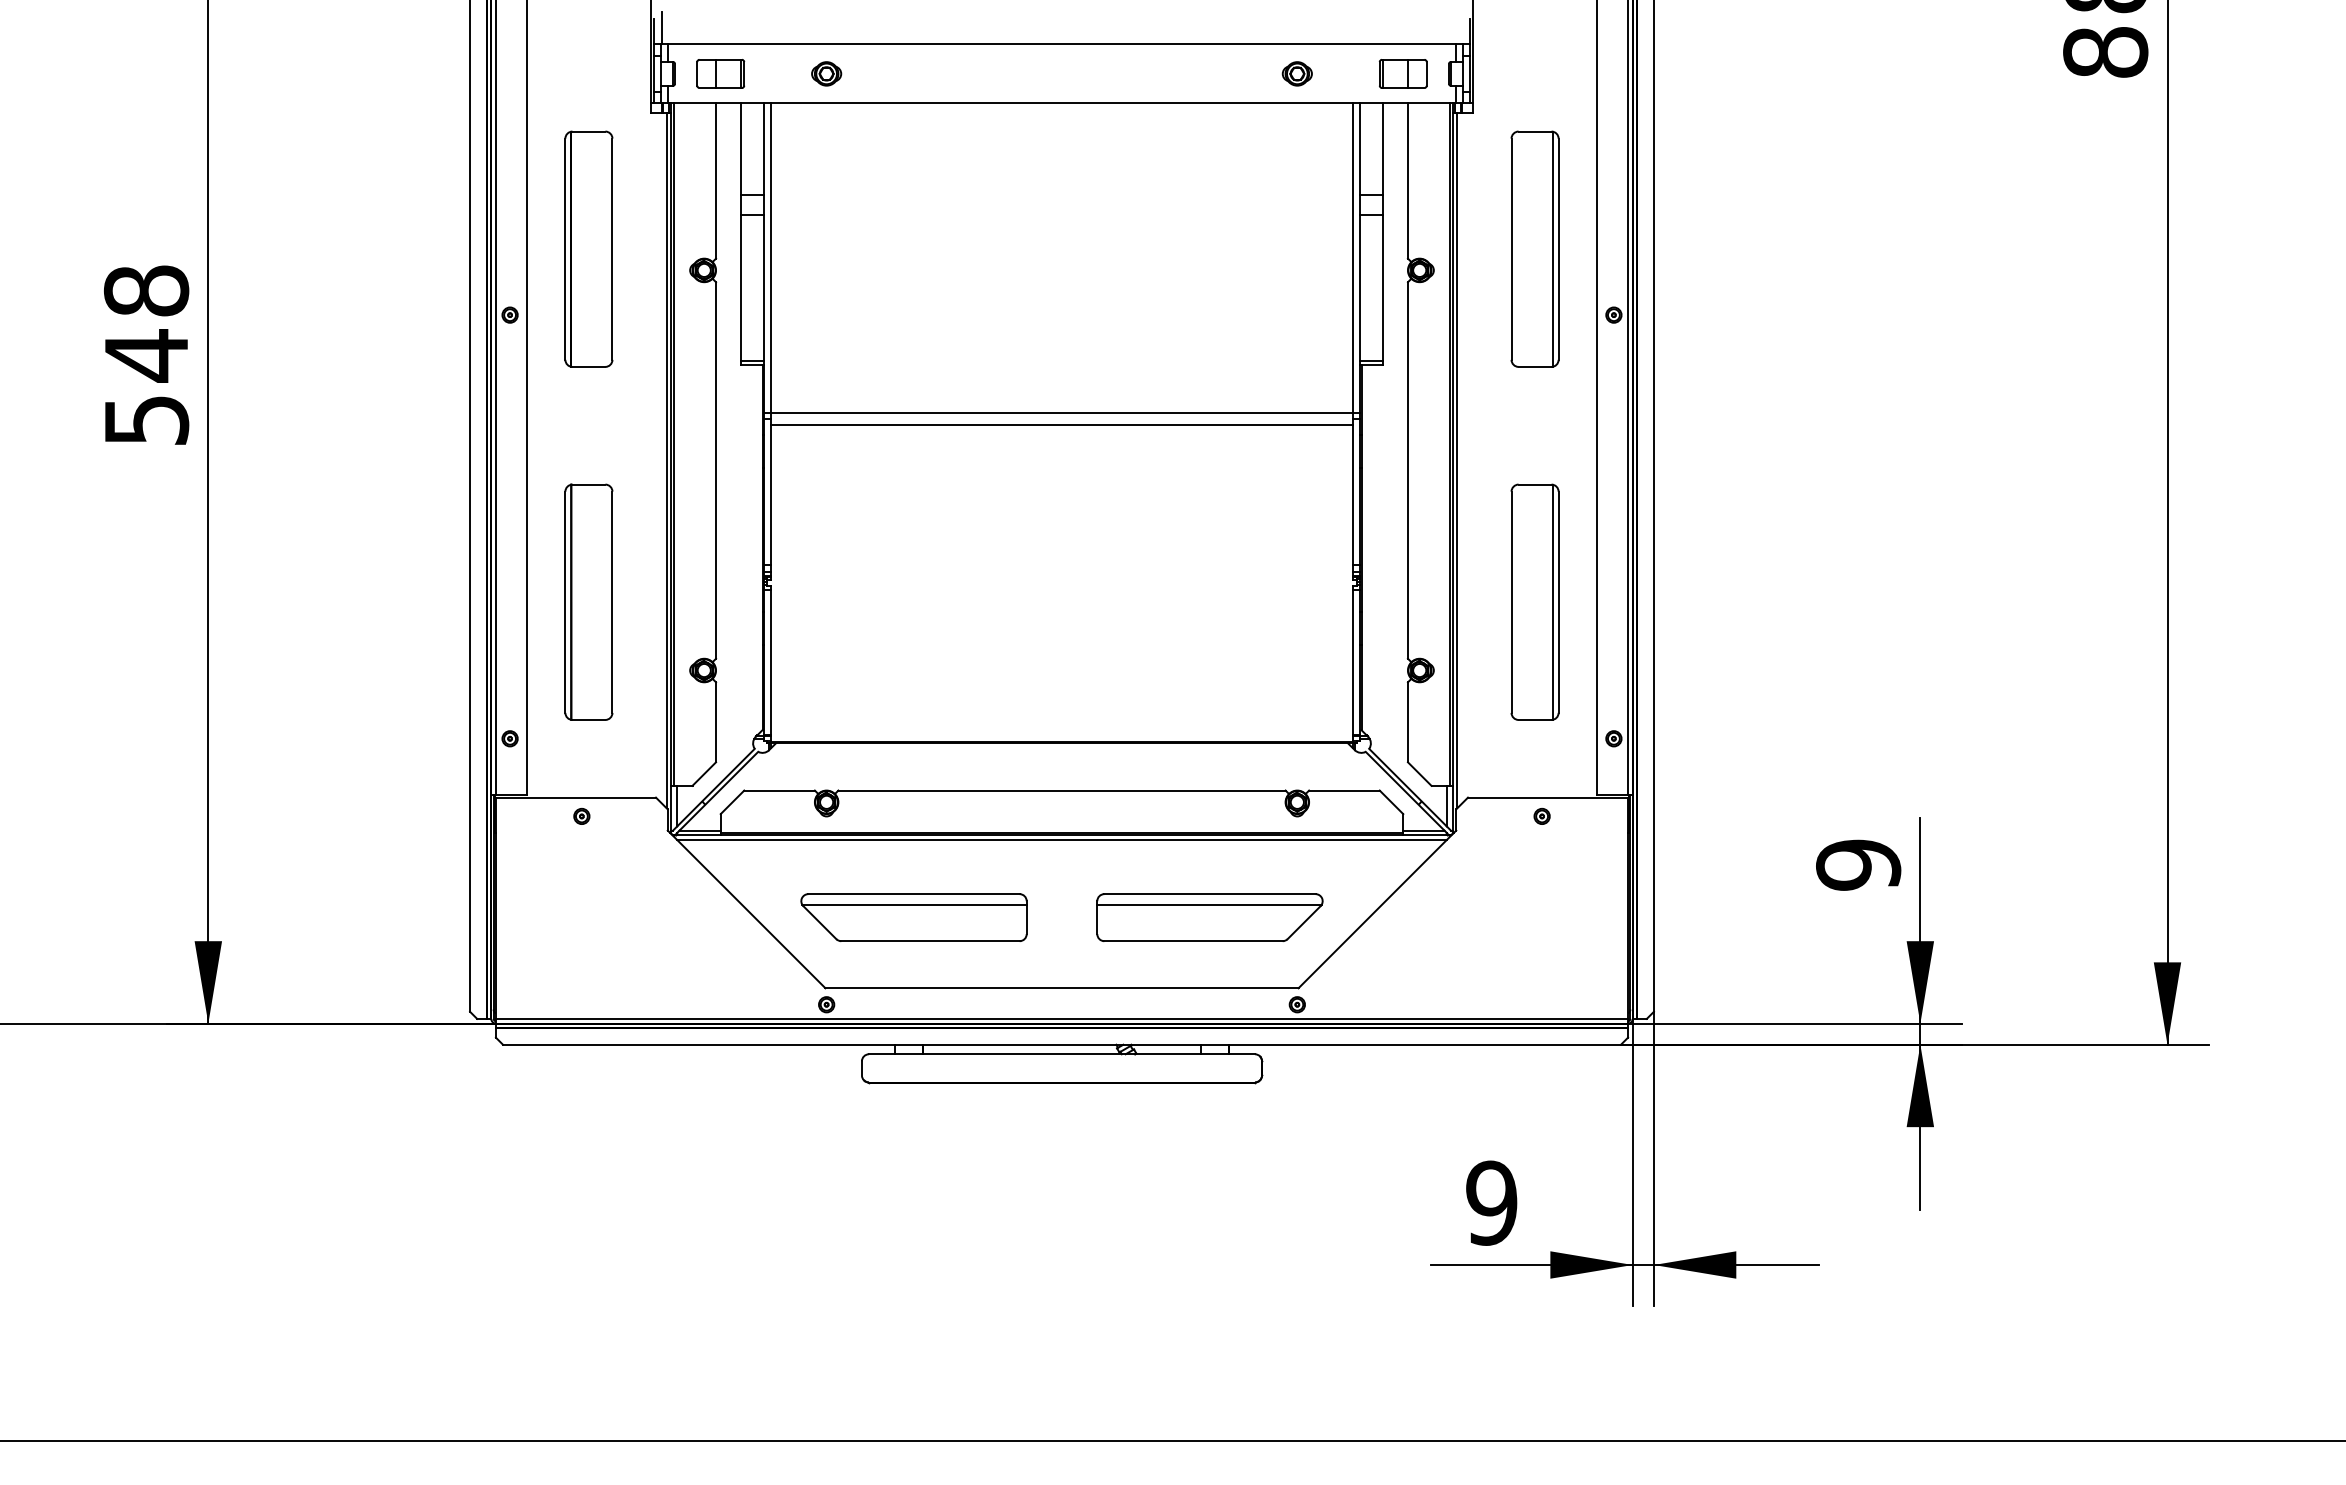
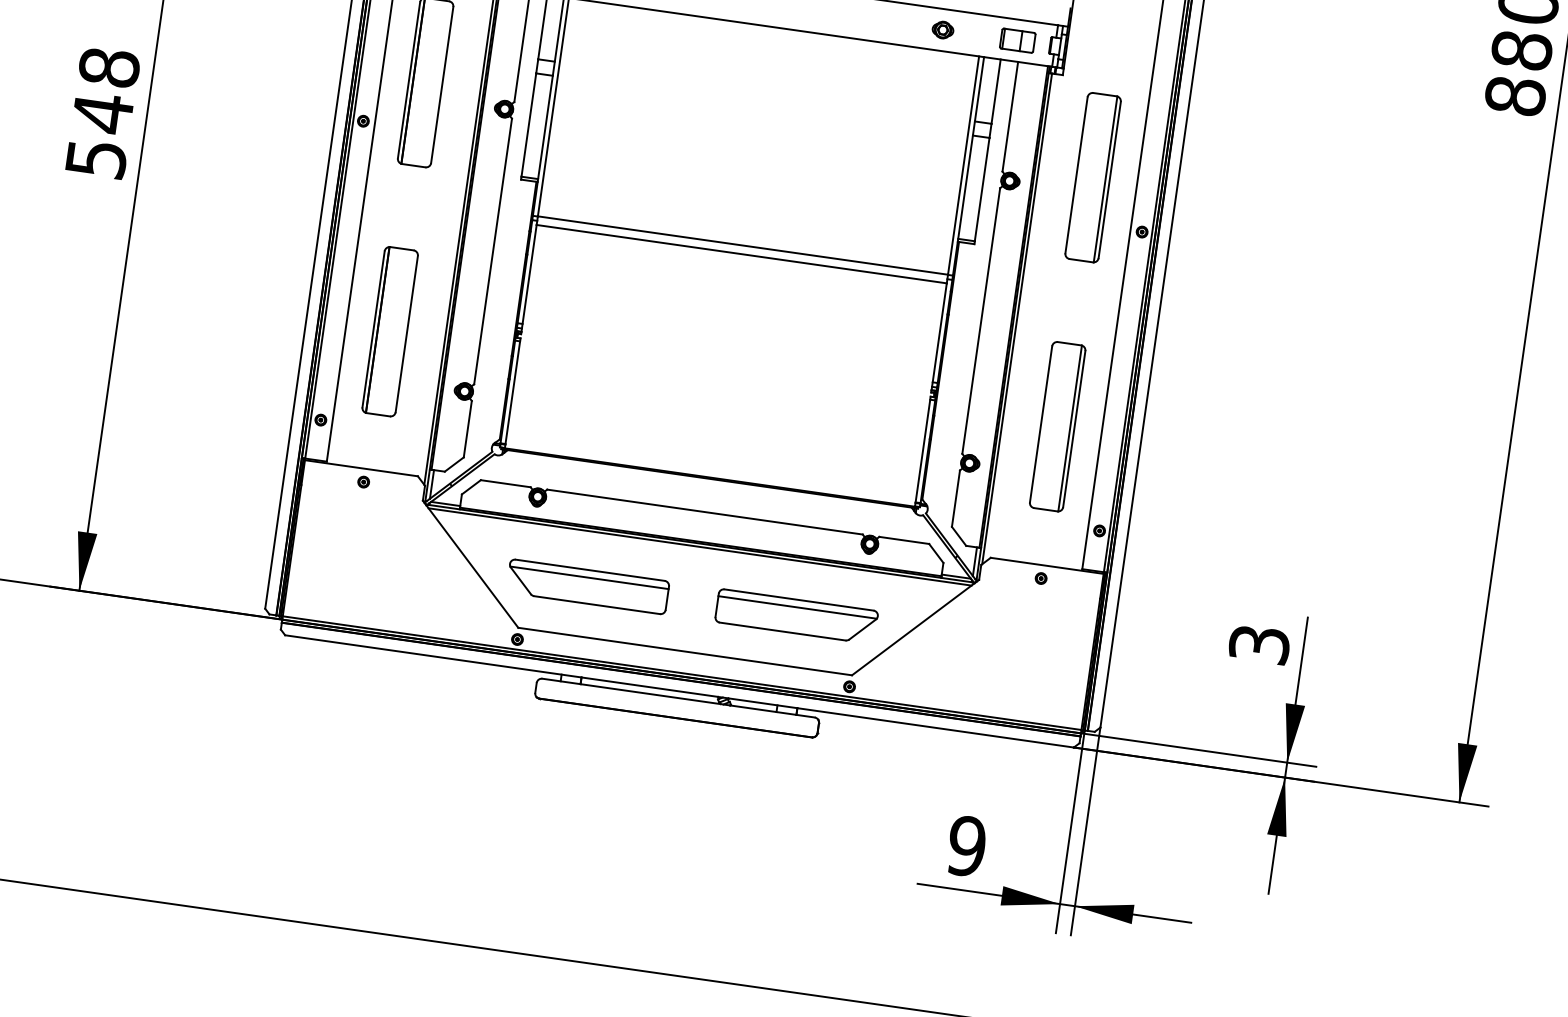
text: (1858, 864) -> (1259, 644), 9 -> 3

